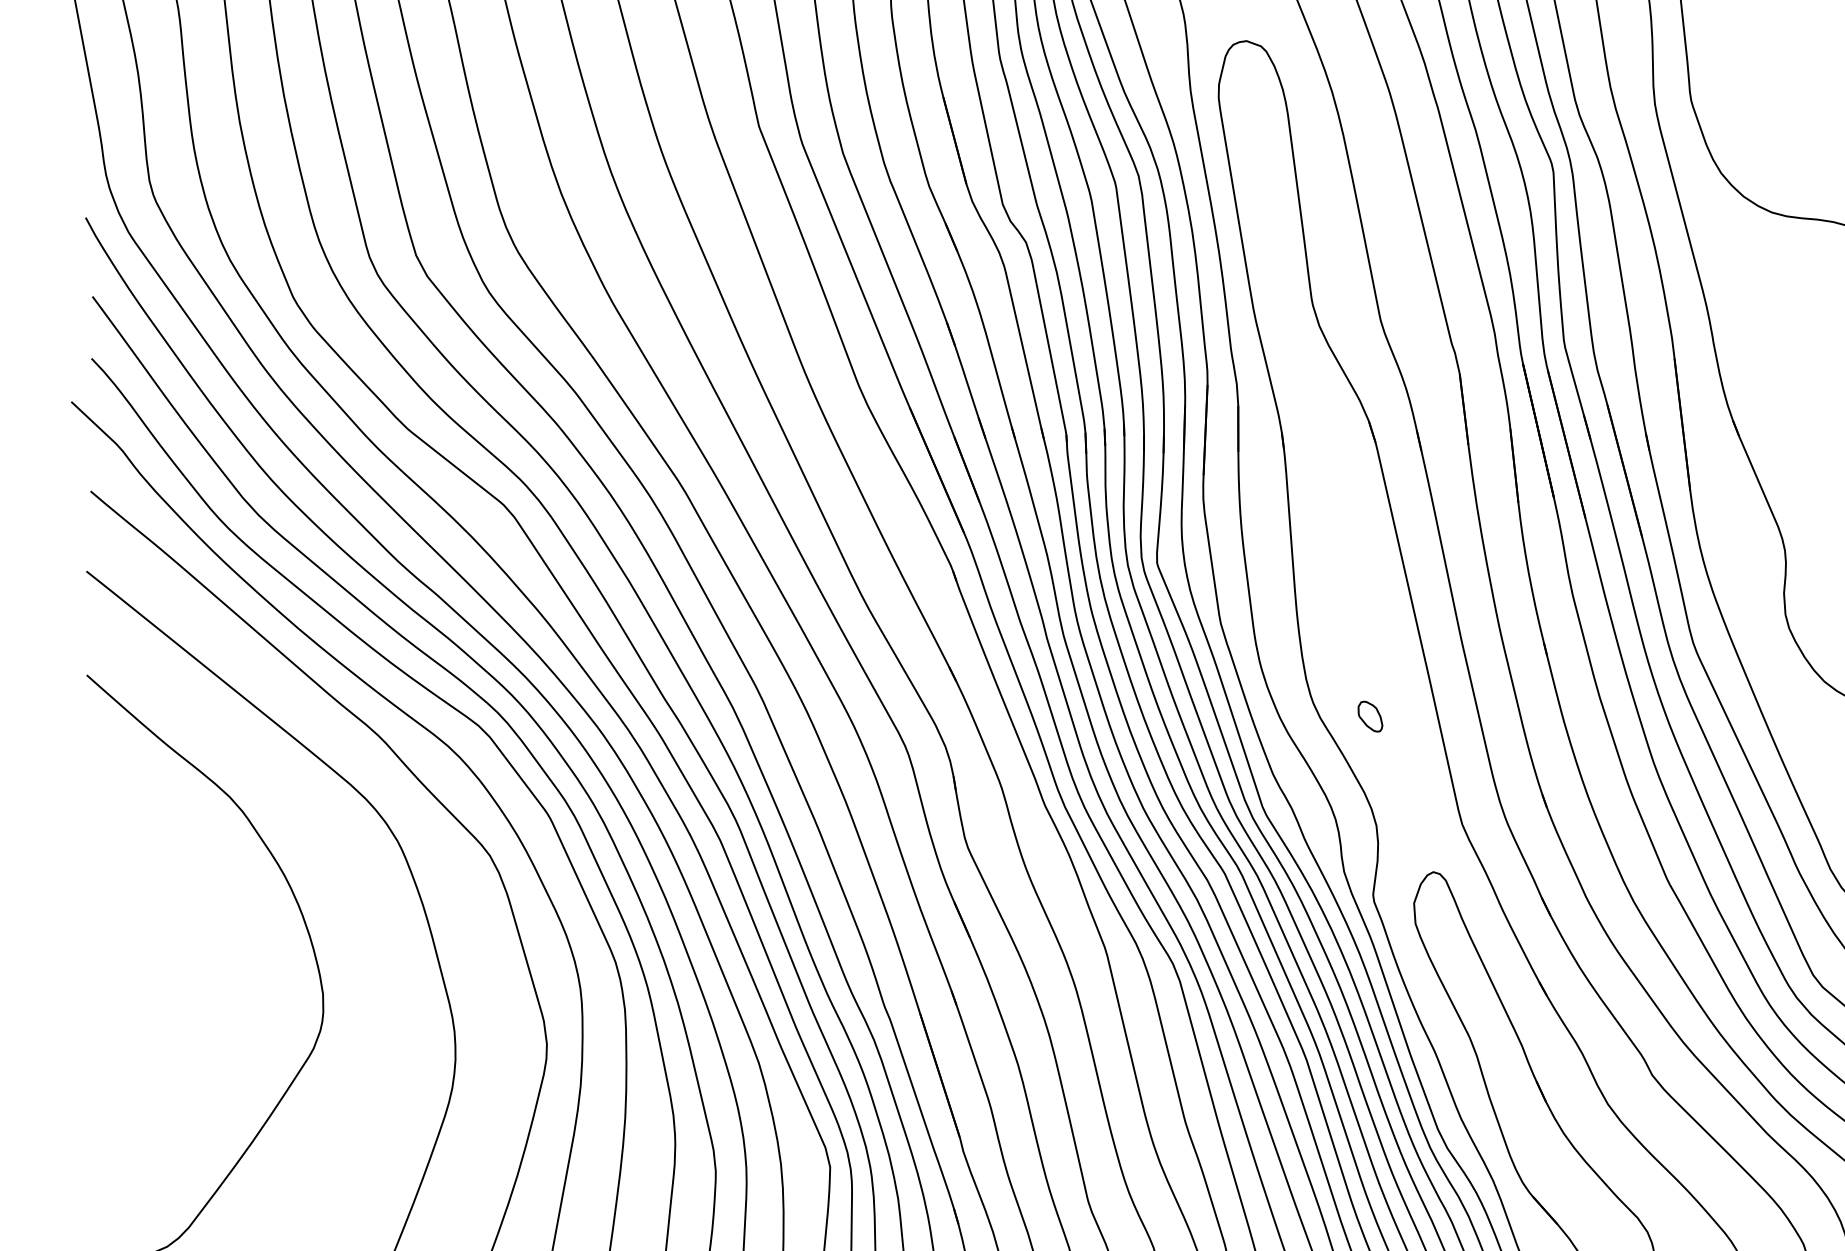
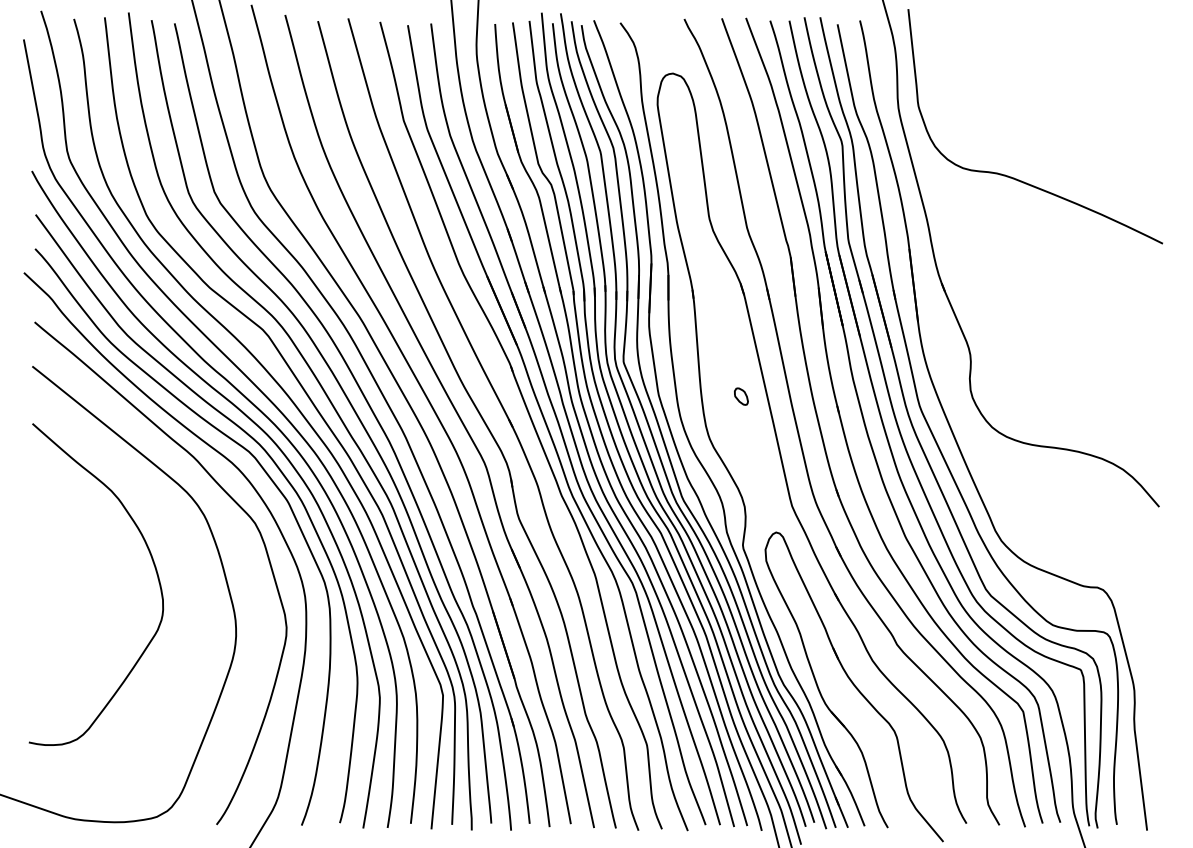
part: (1370, 716) -> (741, 396), moved

